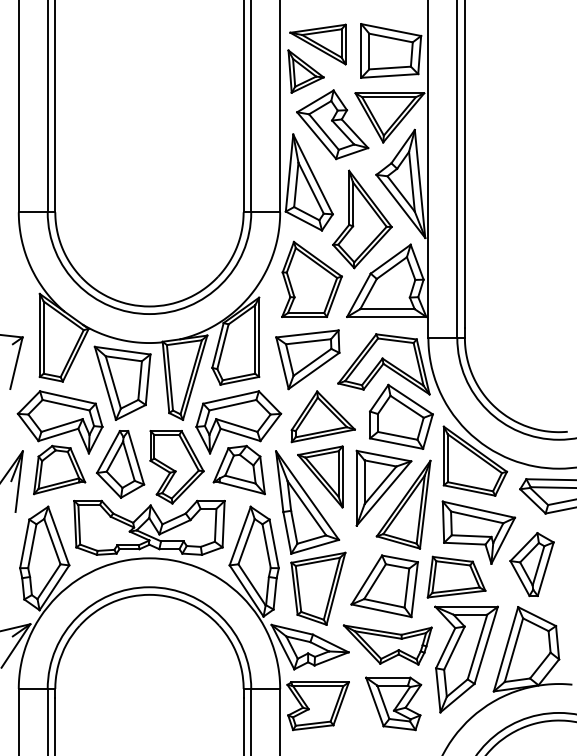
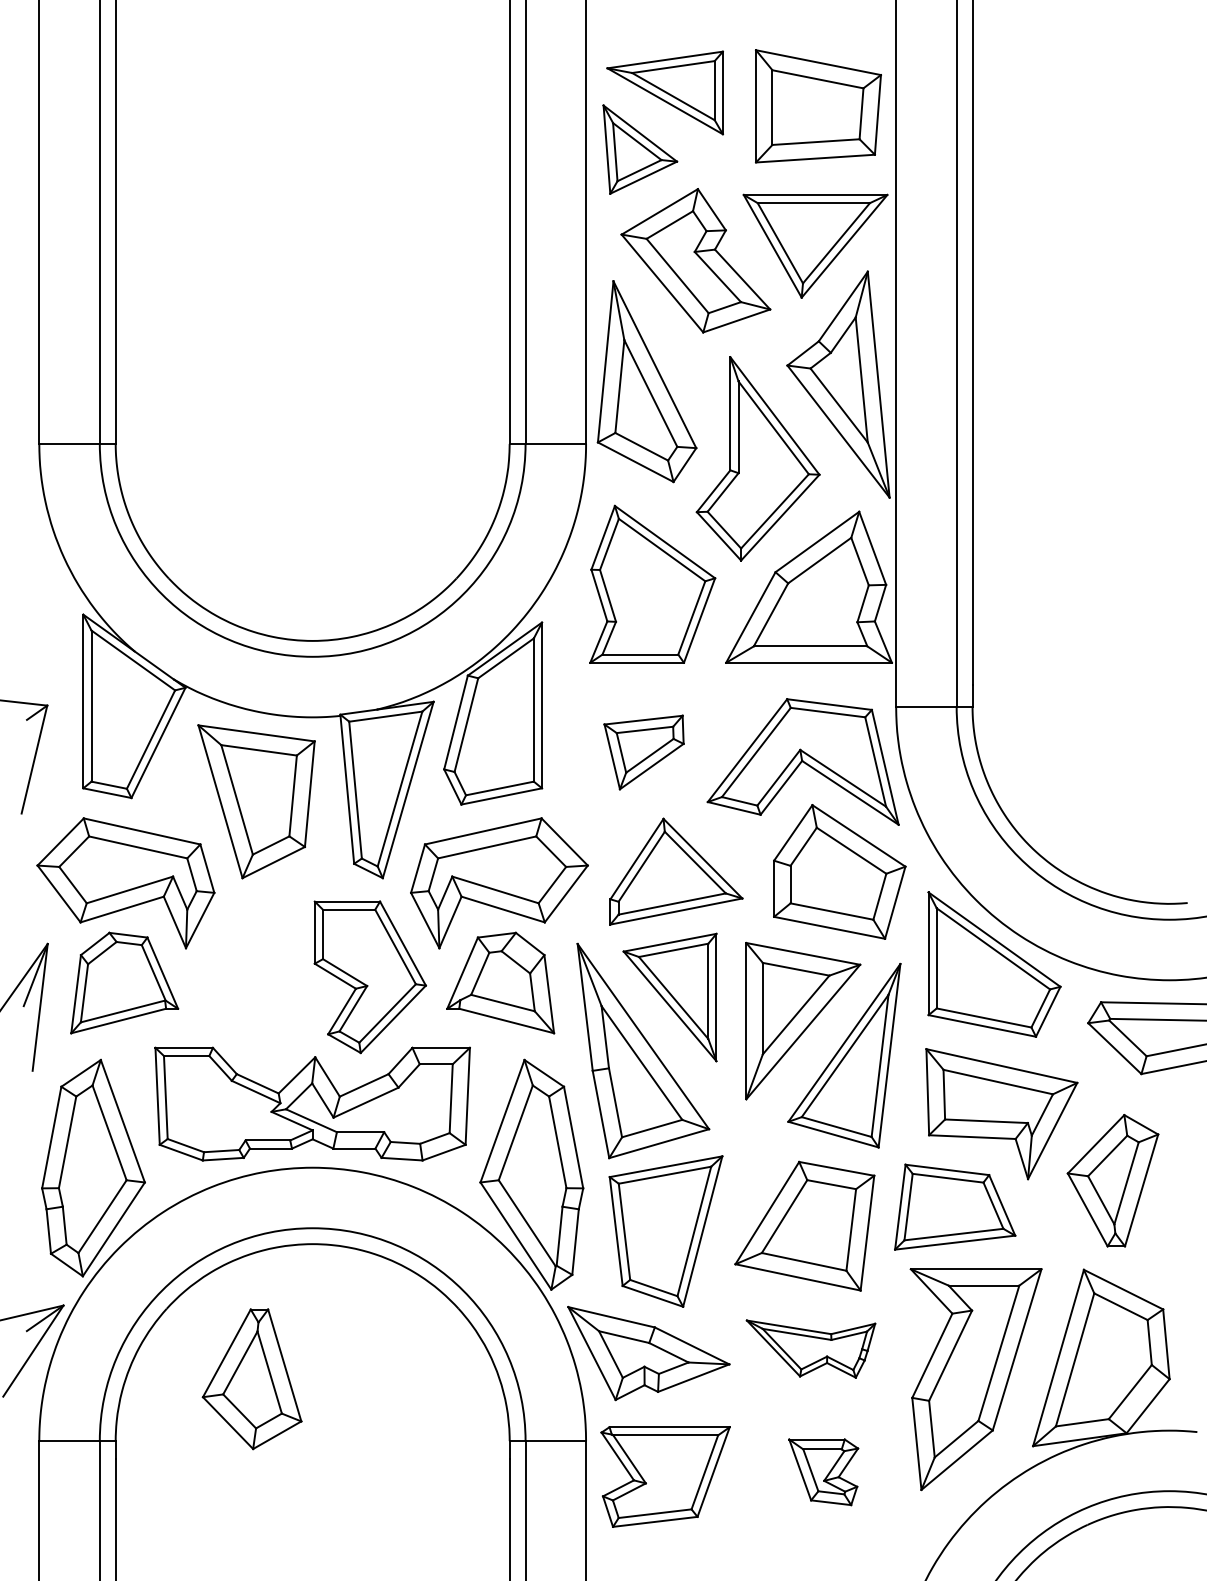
part: (307, 359) -> (643, 751), size x0.6
part: (120, 464) -> (252, 1379), moved
part: (387, 644) -> (810, 1347), size x0.7
part: (393, 703) -> (823, 1471), size x0.6

